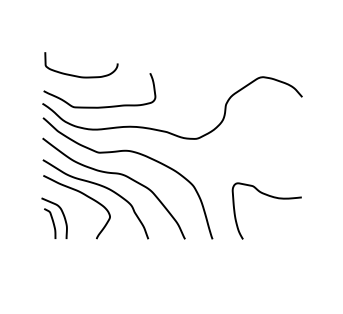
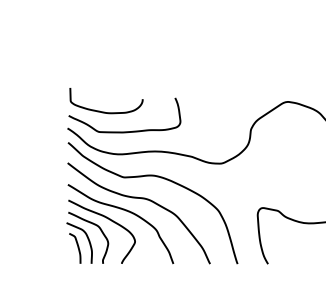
curve: (78, 75) -> (103, 111), moved
curve: (75, 206) -> (100, 231), added

